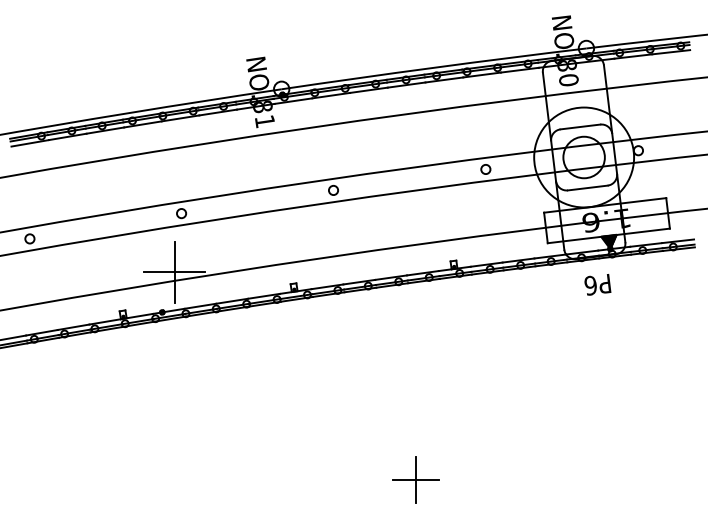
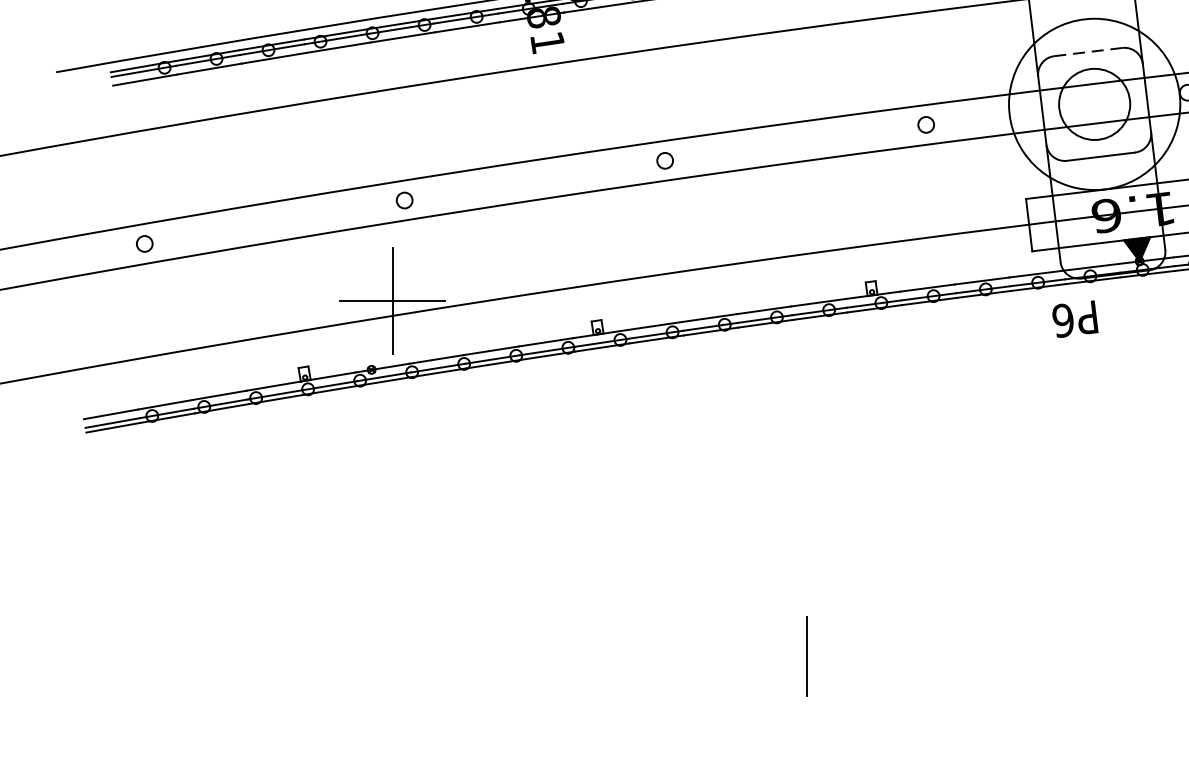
line: (580, 126) -> (1088, 51), solid -> dashed
text: (597, 284) -> (1074, 318), moved
line: (416, 479) -> (807, 656), removed

